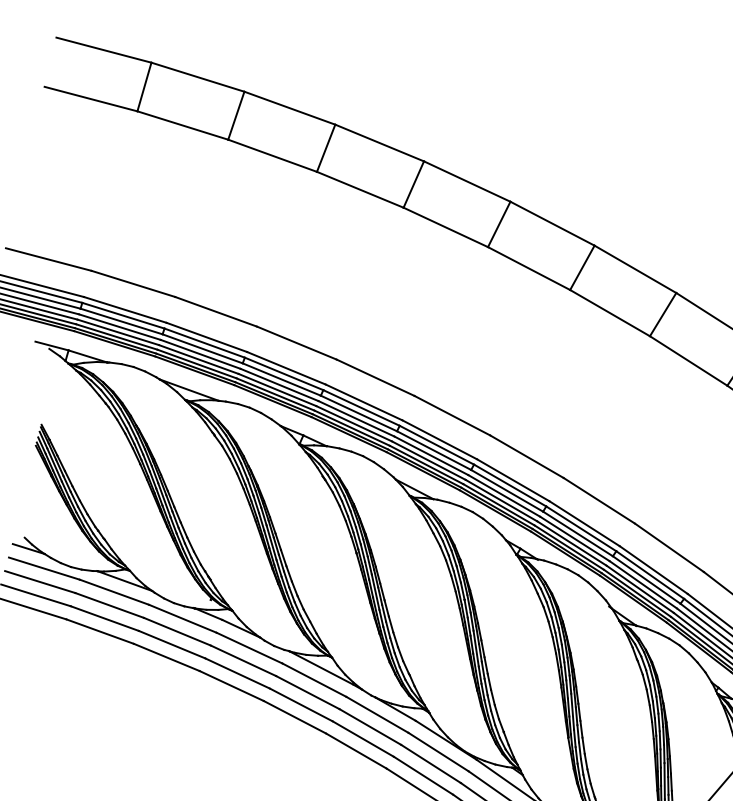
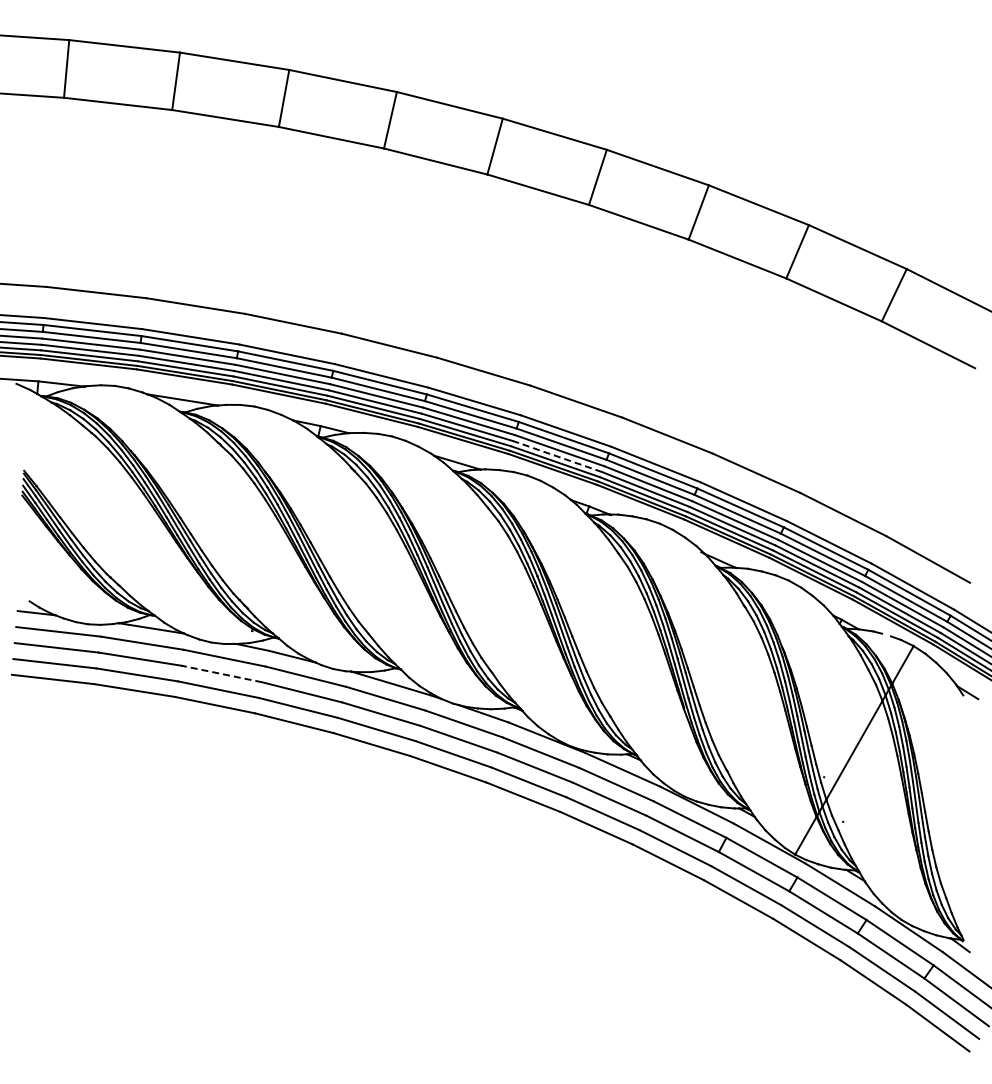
line: (500, 500) -> (556, 456), solid -> dashed
line: (177, 631) -> (221, 673), solid -> dashed

